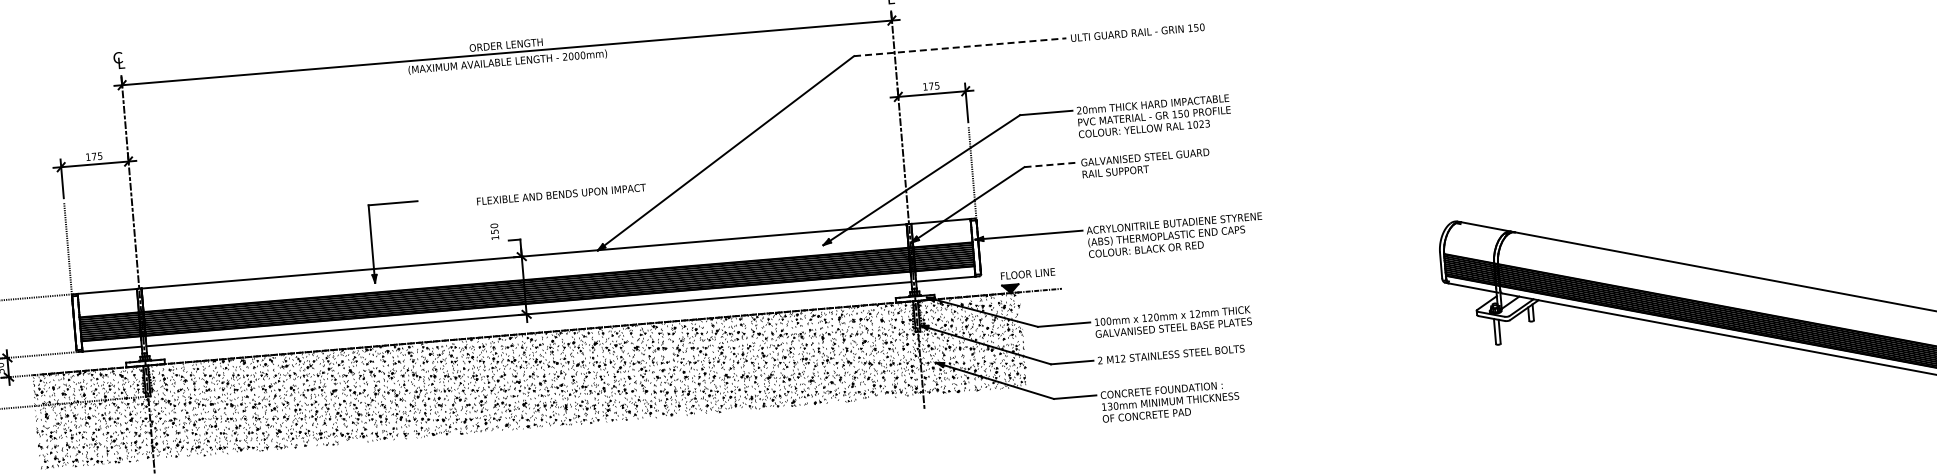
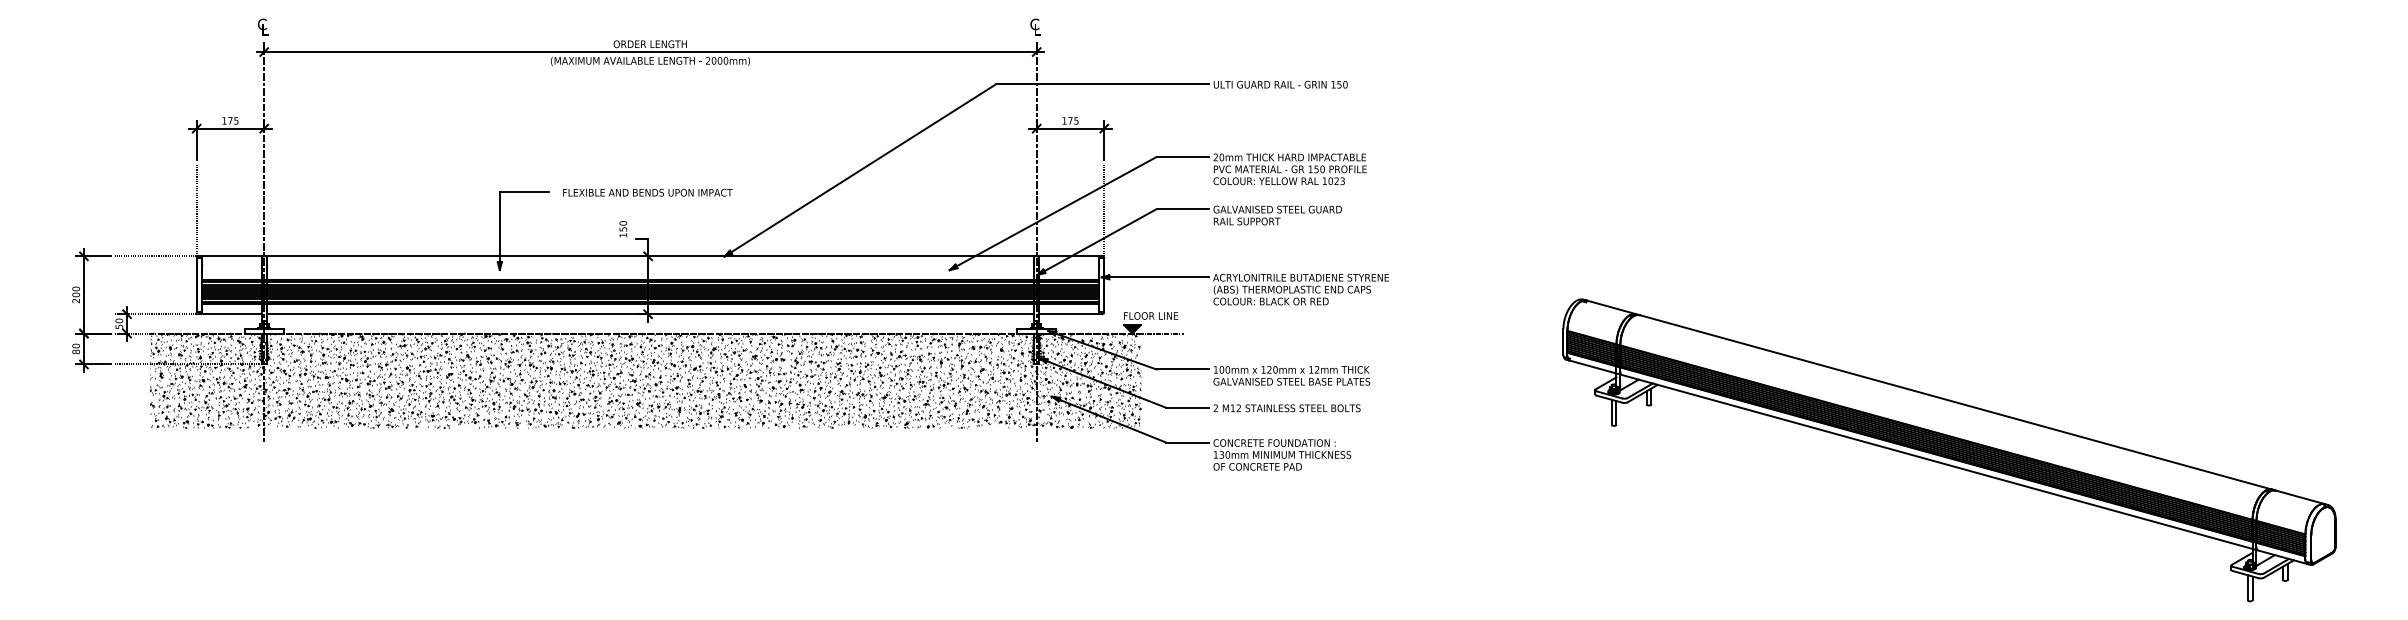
line: (960, 47) -> (1102, 84), dashed -> solid
line: (1051, 165) -> (1183, 209), dashed -> solid
text: (561, 194) -> (647, 192), moved

